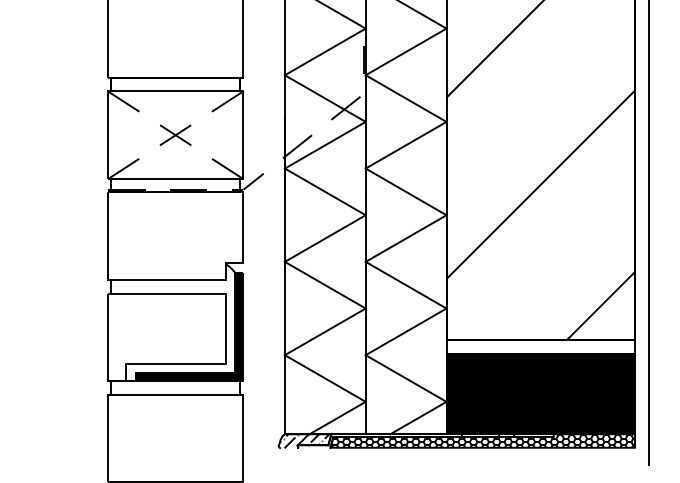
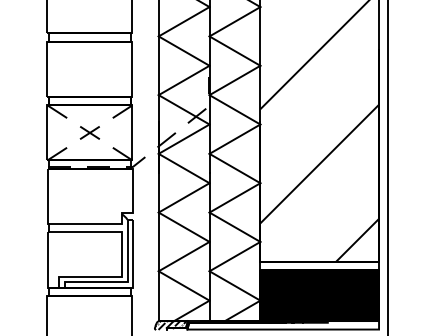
fill: (189, 326) -> (98, 253), removed
hatch: (483, 441) -> (283, 325), removed

